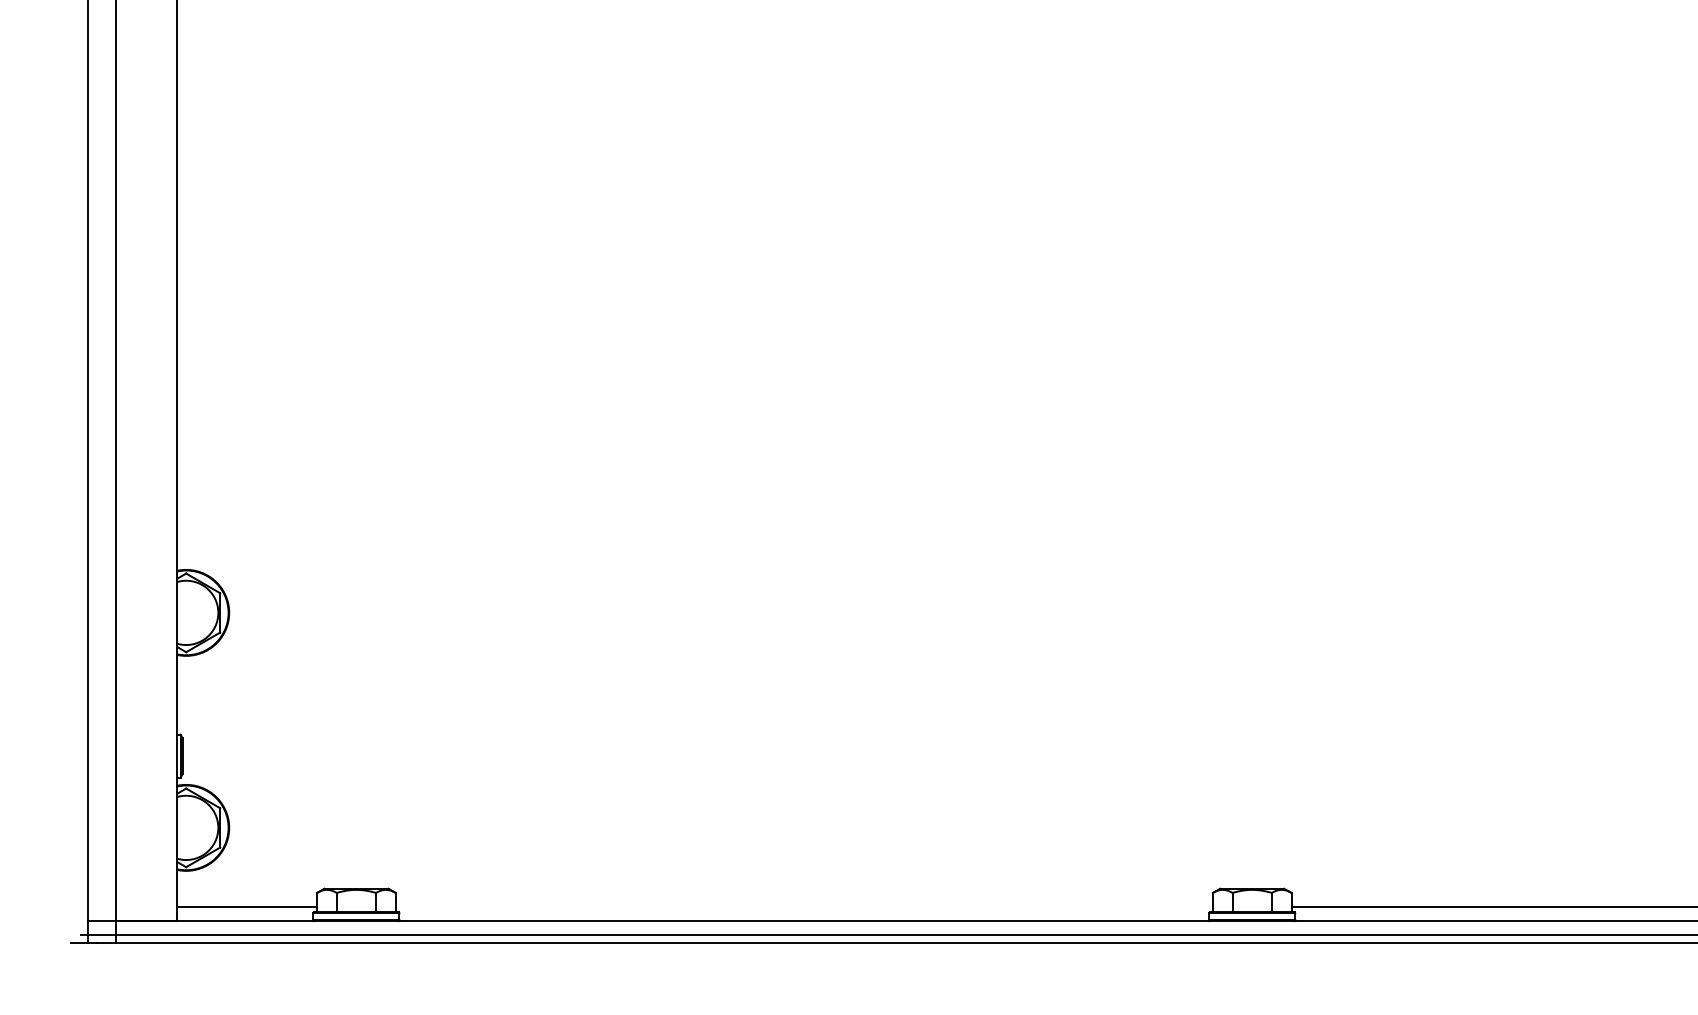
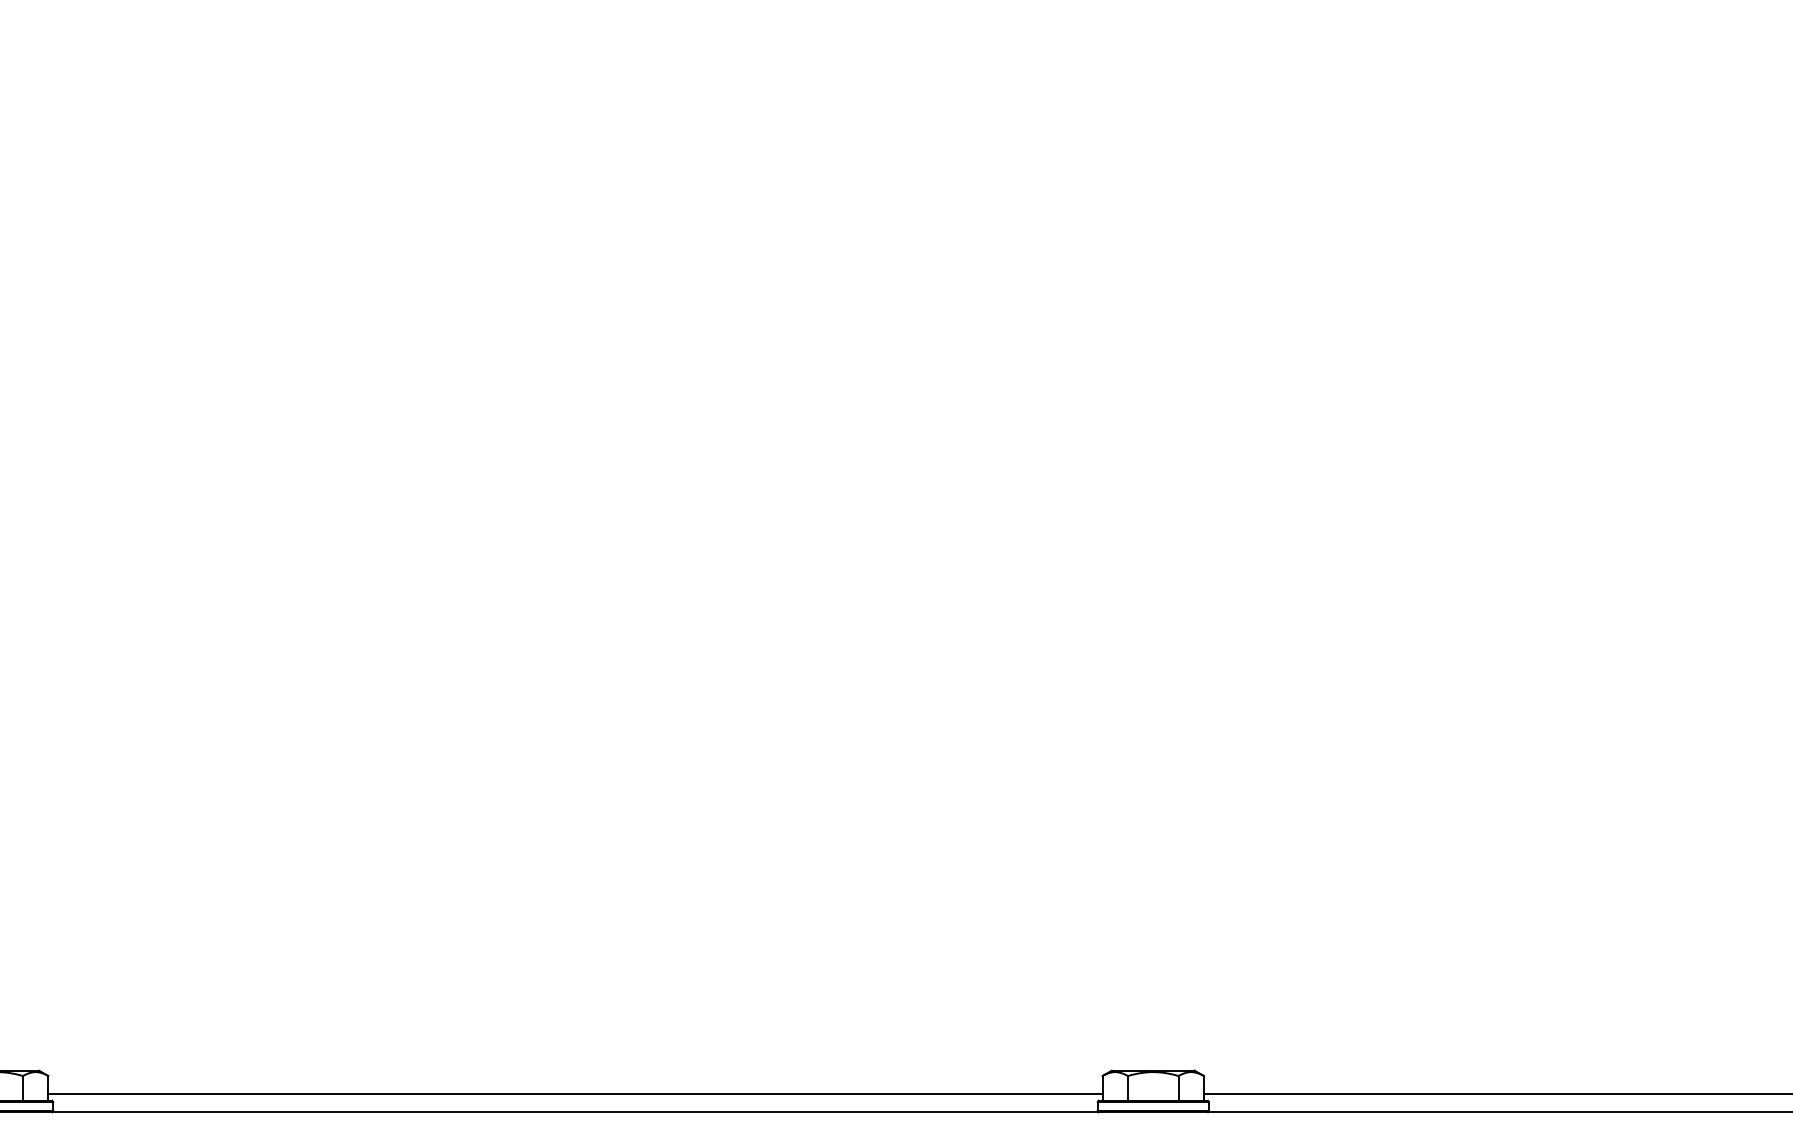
line: (803, 906) -> (574, 1093), added

